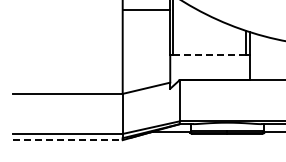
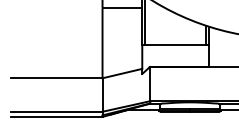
line: (210, 54) -> (175, 45), dashed -> solid
line: (67, 140) -> (56, 117), dashed -> solid

